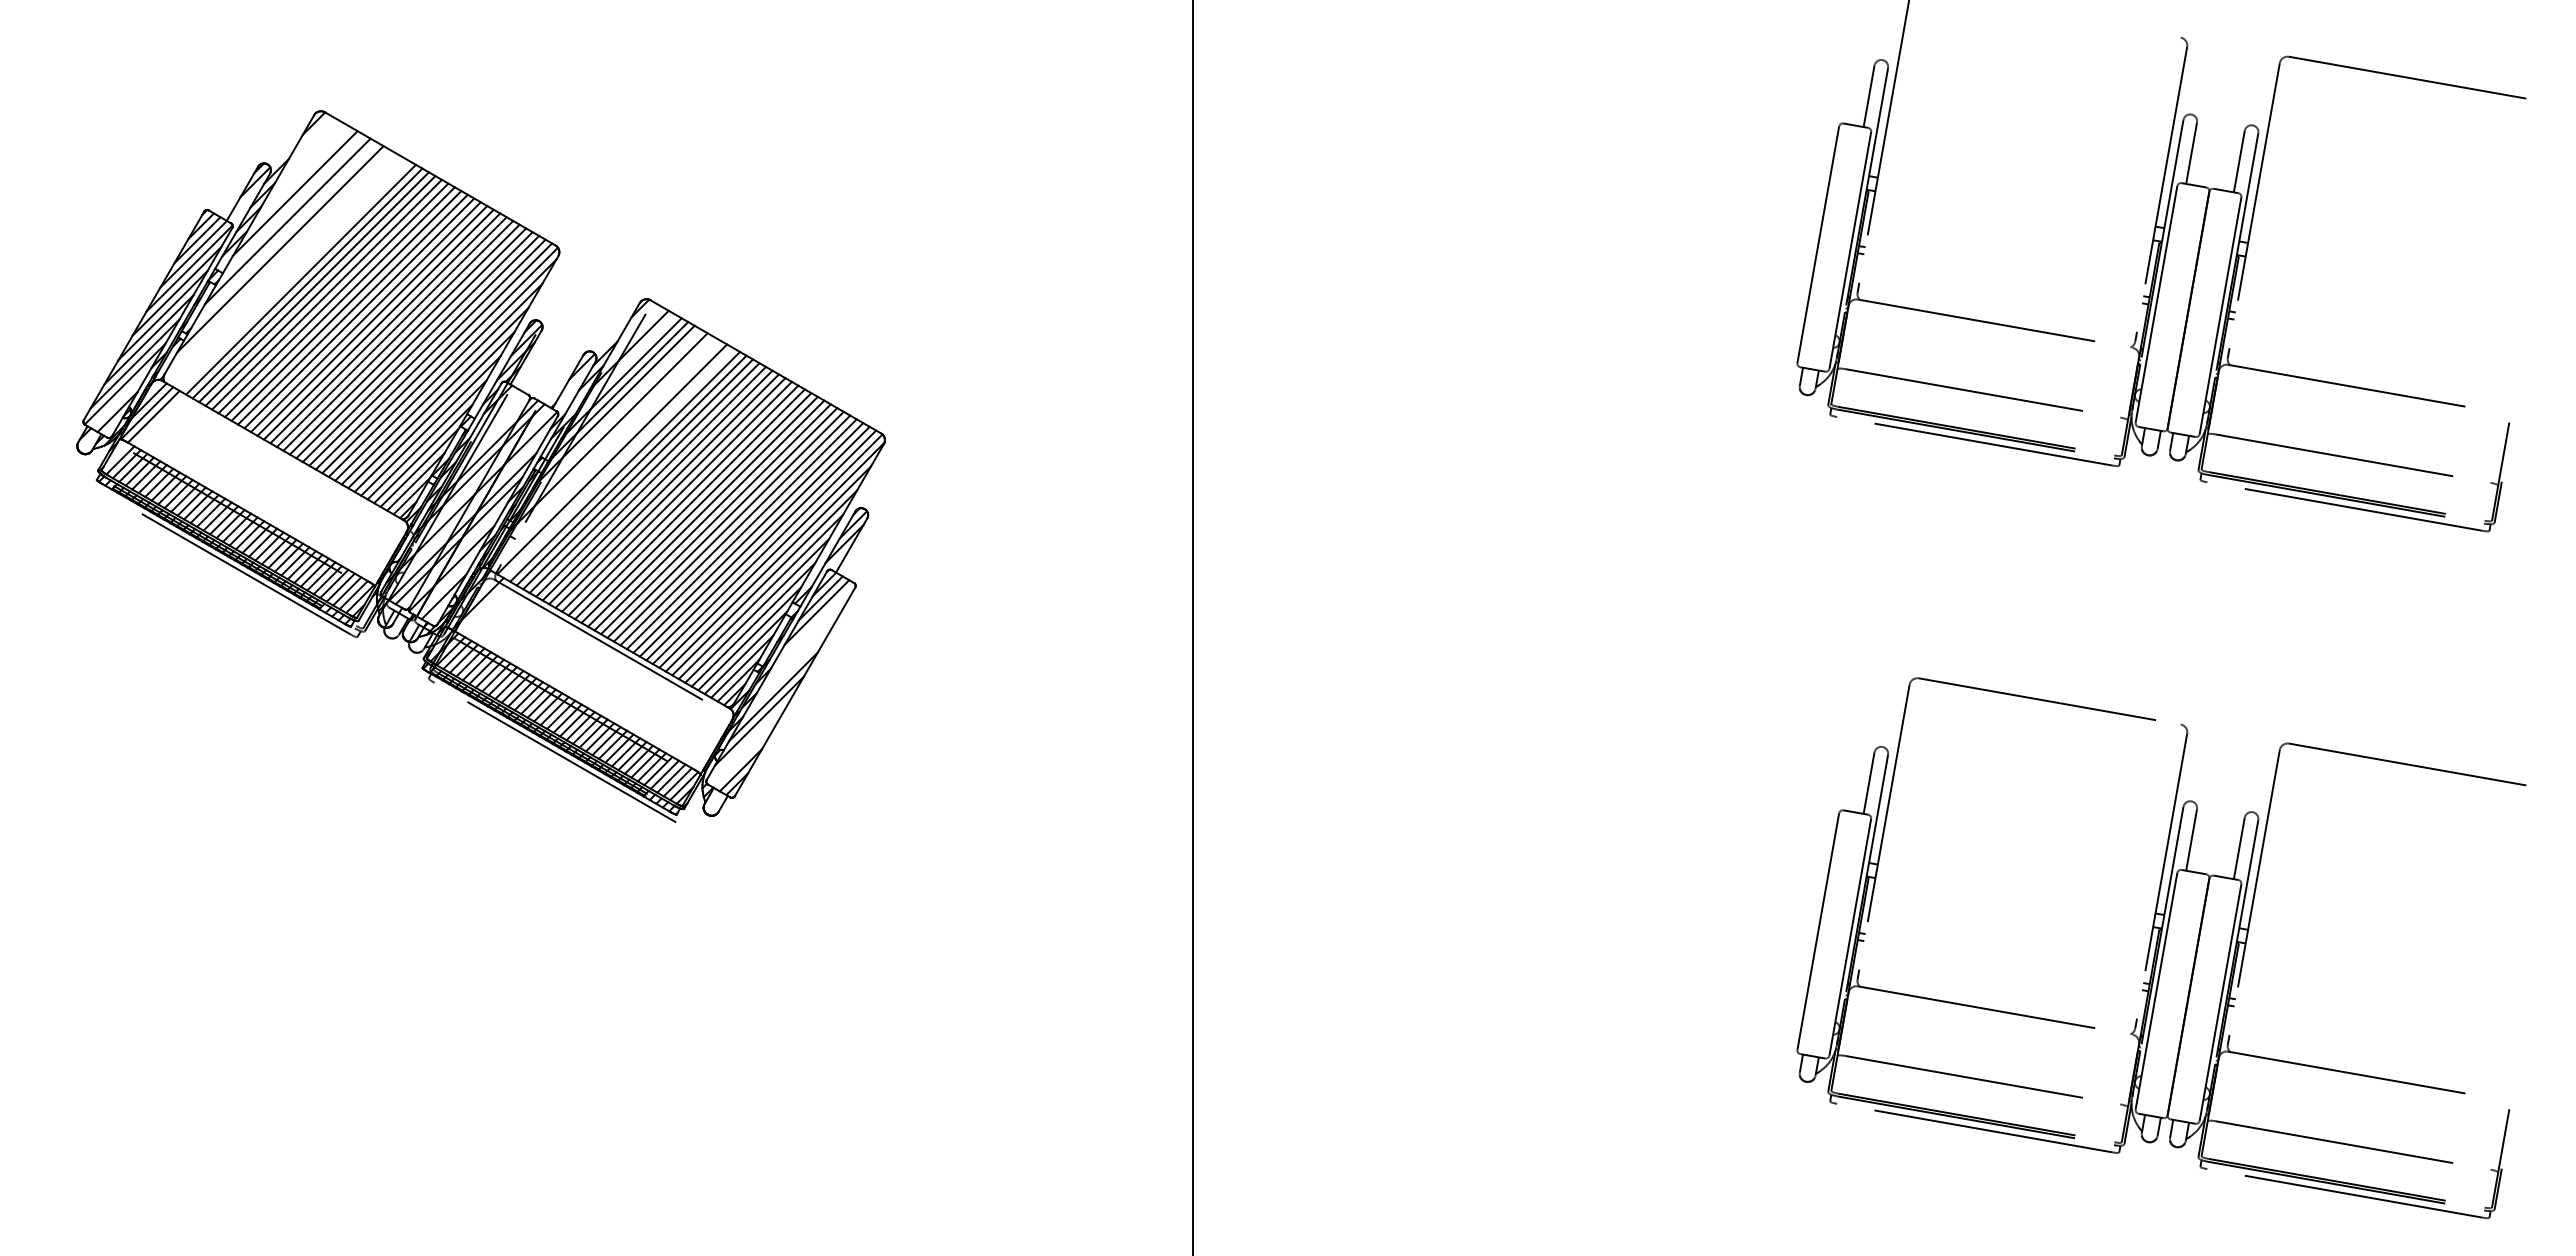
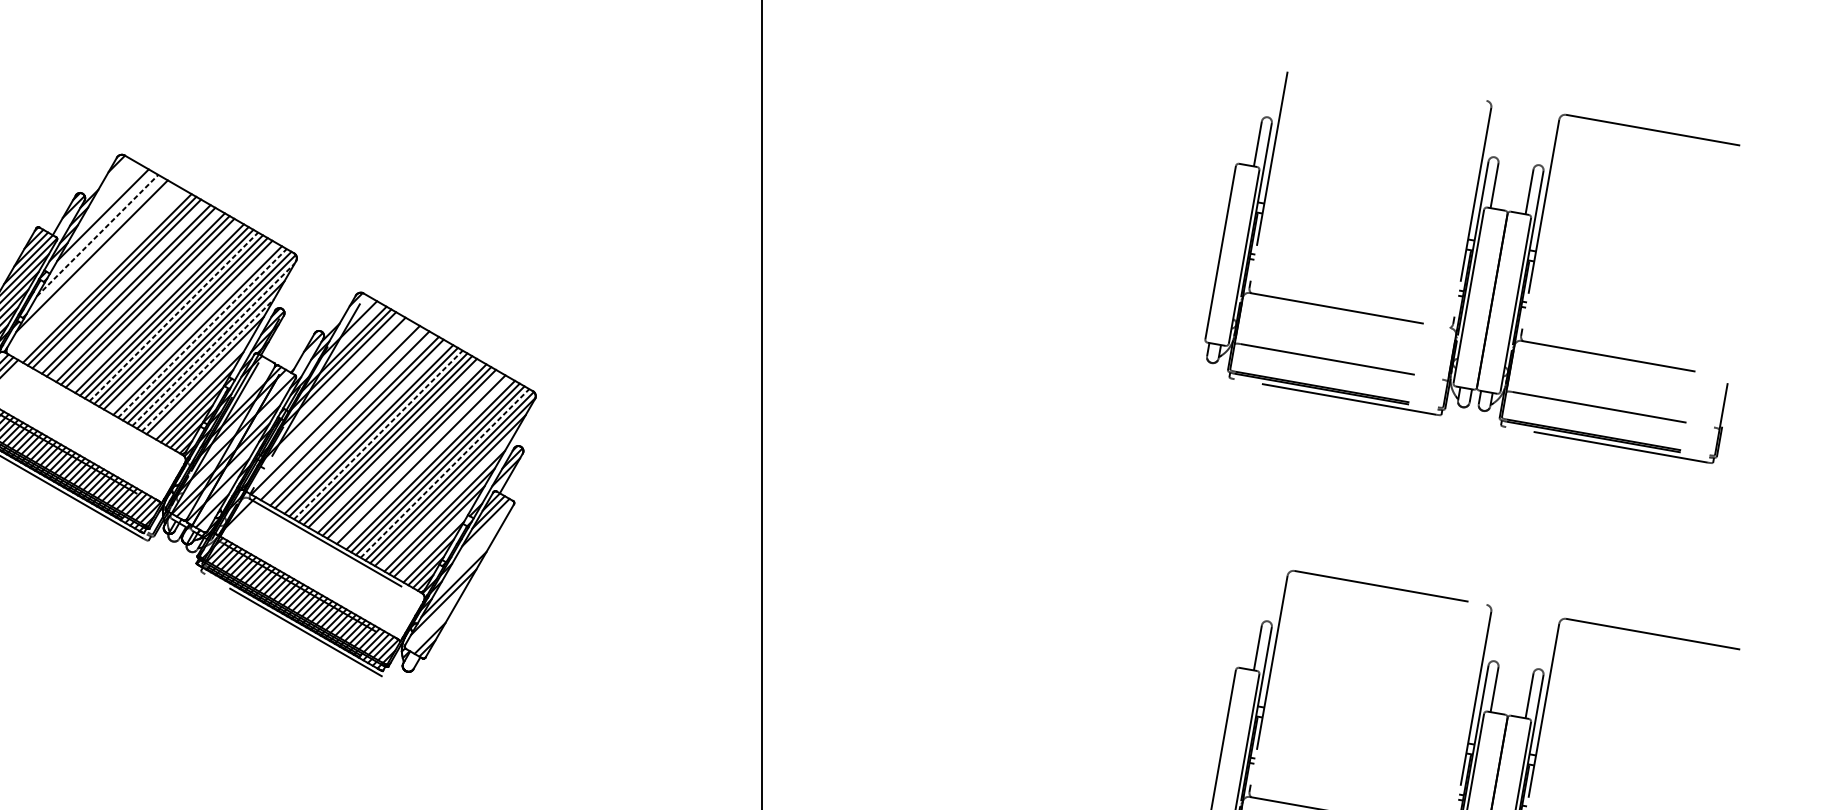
line: (288, 221) -> (98, 235), solid -> dashed
line: (320, 290) -> (121, 286), removed
line: (339, 302) -> (135, 295), removed
line: (365, 317) -> (154, 306), removed
line: (392, 331) -> (174, 316), solid -> dashed
line: (417, 347) -> (192, 328), removed
line: (431, 354) -> (203, 333), solid -> dashed
line: (446, 369) -> (214, 344), solid -> dashed
line: (438, 397) -> (208, 364), solid -> dashed
line: (430, 425) -> (202, 385), removed
line: (631, 470) -> (349, 418), removed
line: (651, 481) -> (364, 426), removed
line: (670, 492) -> (378, 434), solid -> dashed
line: (696, 507) -> (397, 445), removed
line: (722, 522) -> (416, 456), removed
line: (735, 530) -> (426, 462), removed
line: (761, 545) -> (445, 473), solid -> dashed
line: (764, 582) -> (447, 500), removed
line: (749, 638) -> (436, 541), removed

